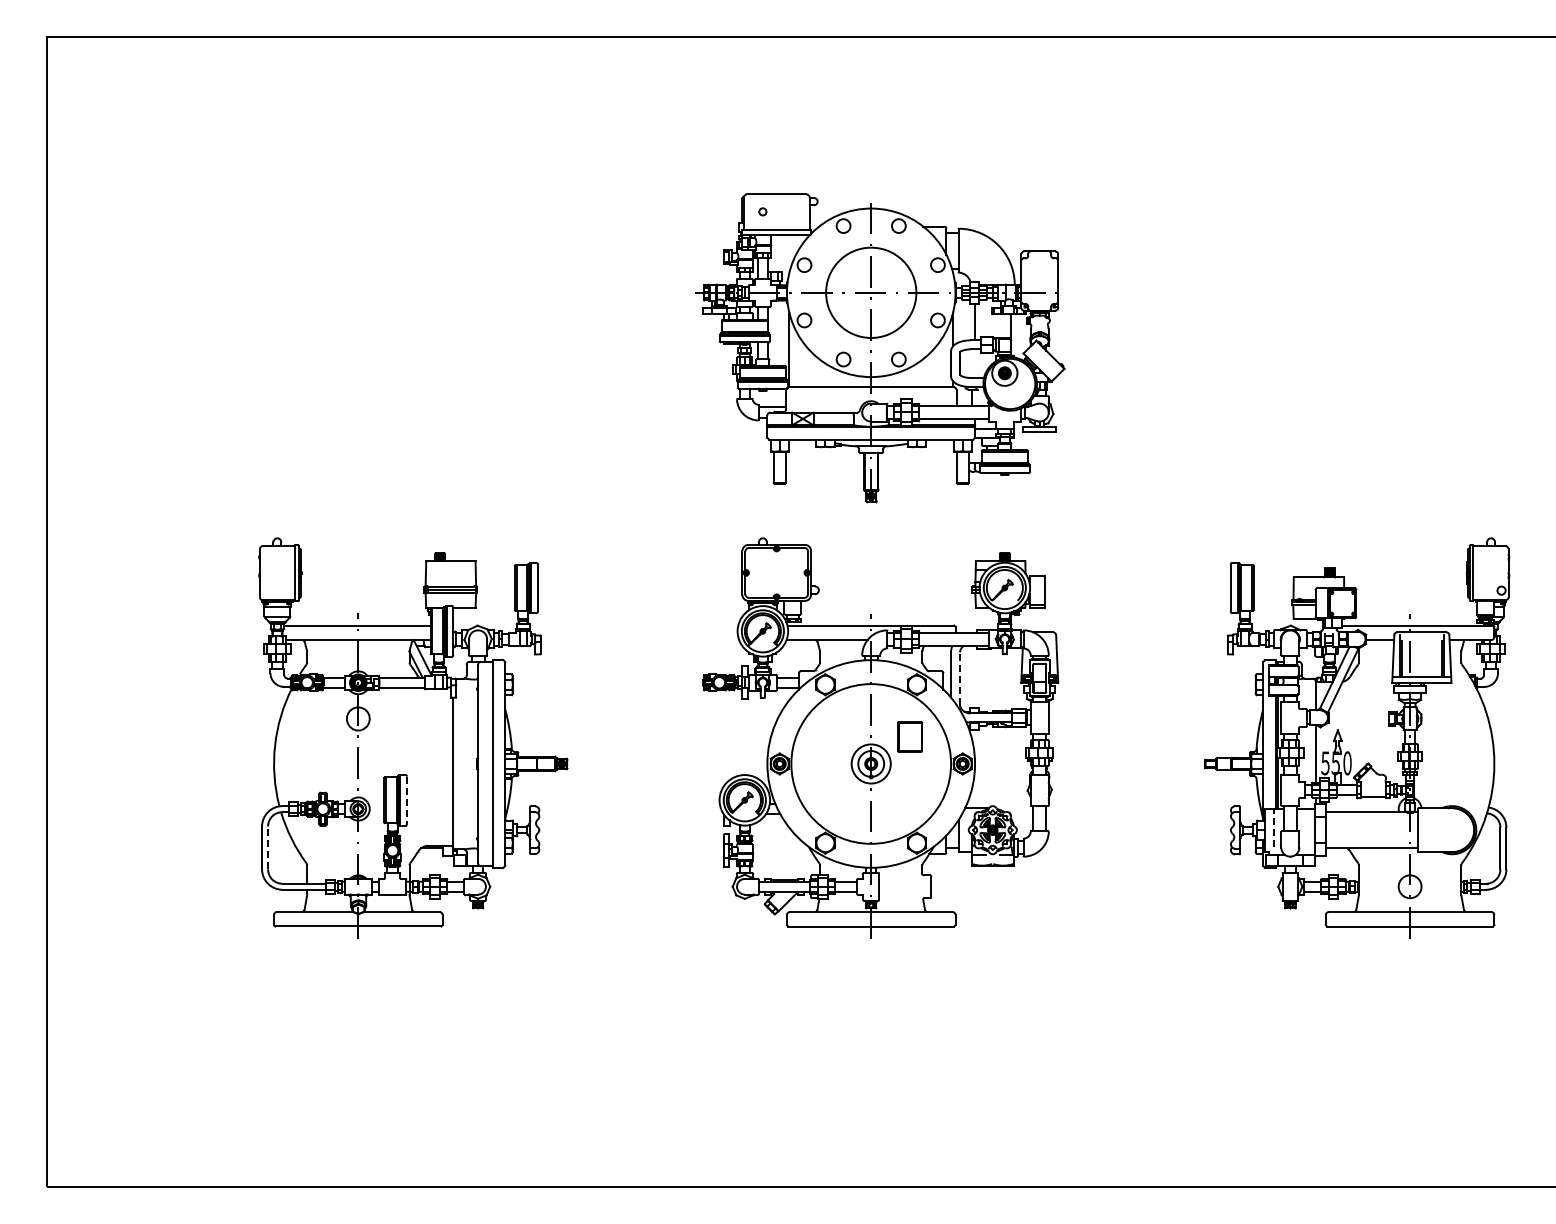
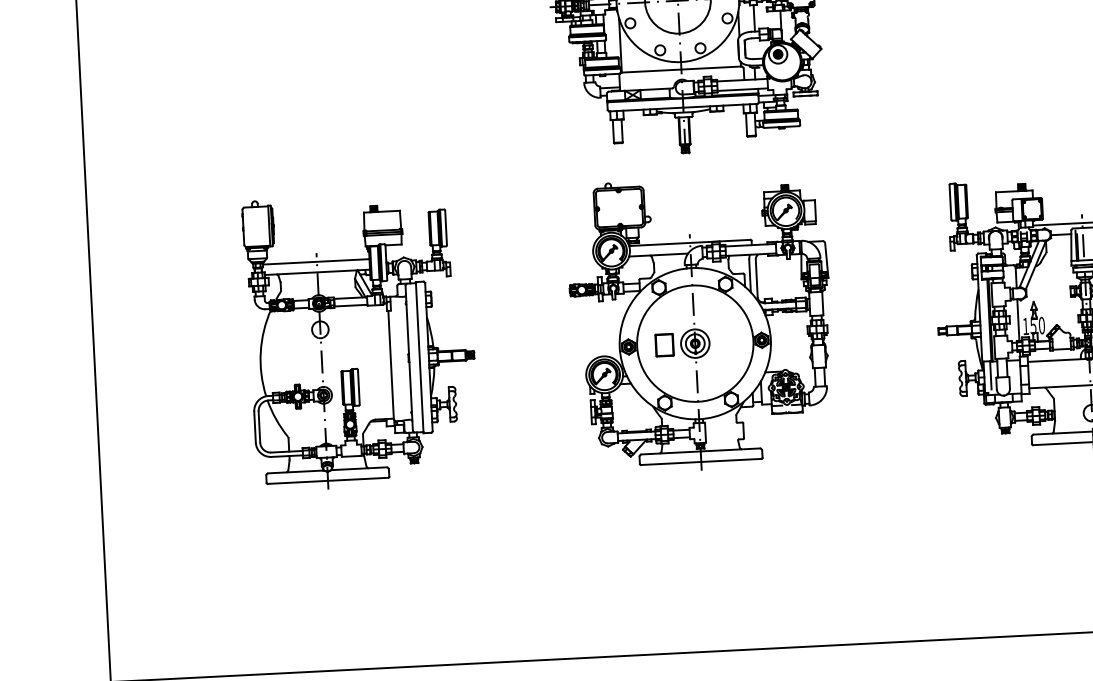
line: (959, 678) -> (756, 278), dashed -> solid
part: (909, 736) -> (664, 344), moved
text: (1325, 763) -> (1025, 326), 5 -> 1
line: (407, 800) -> (359, 387), dashed -> solid
line: (1274, 827) -> (991, 375), dashed -> solid
line: (268, 847) -> (259, 426), dashed -> solid

